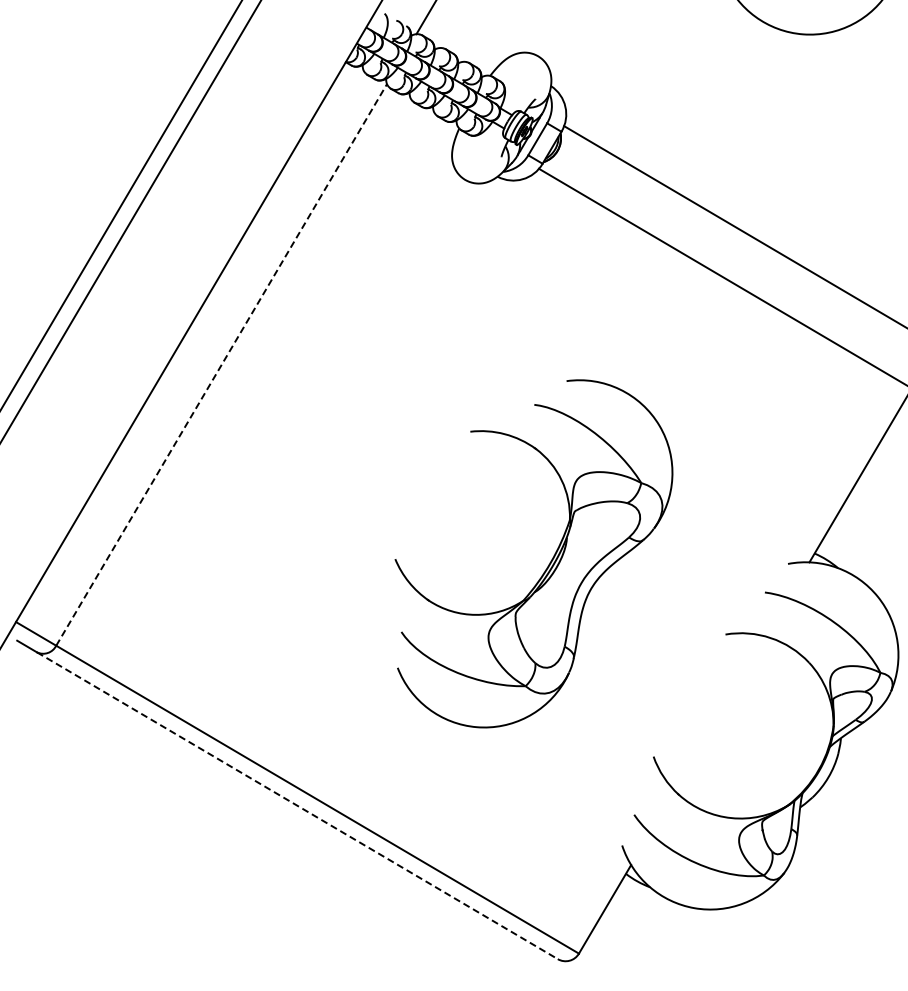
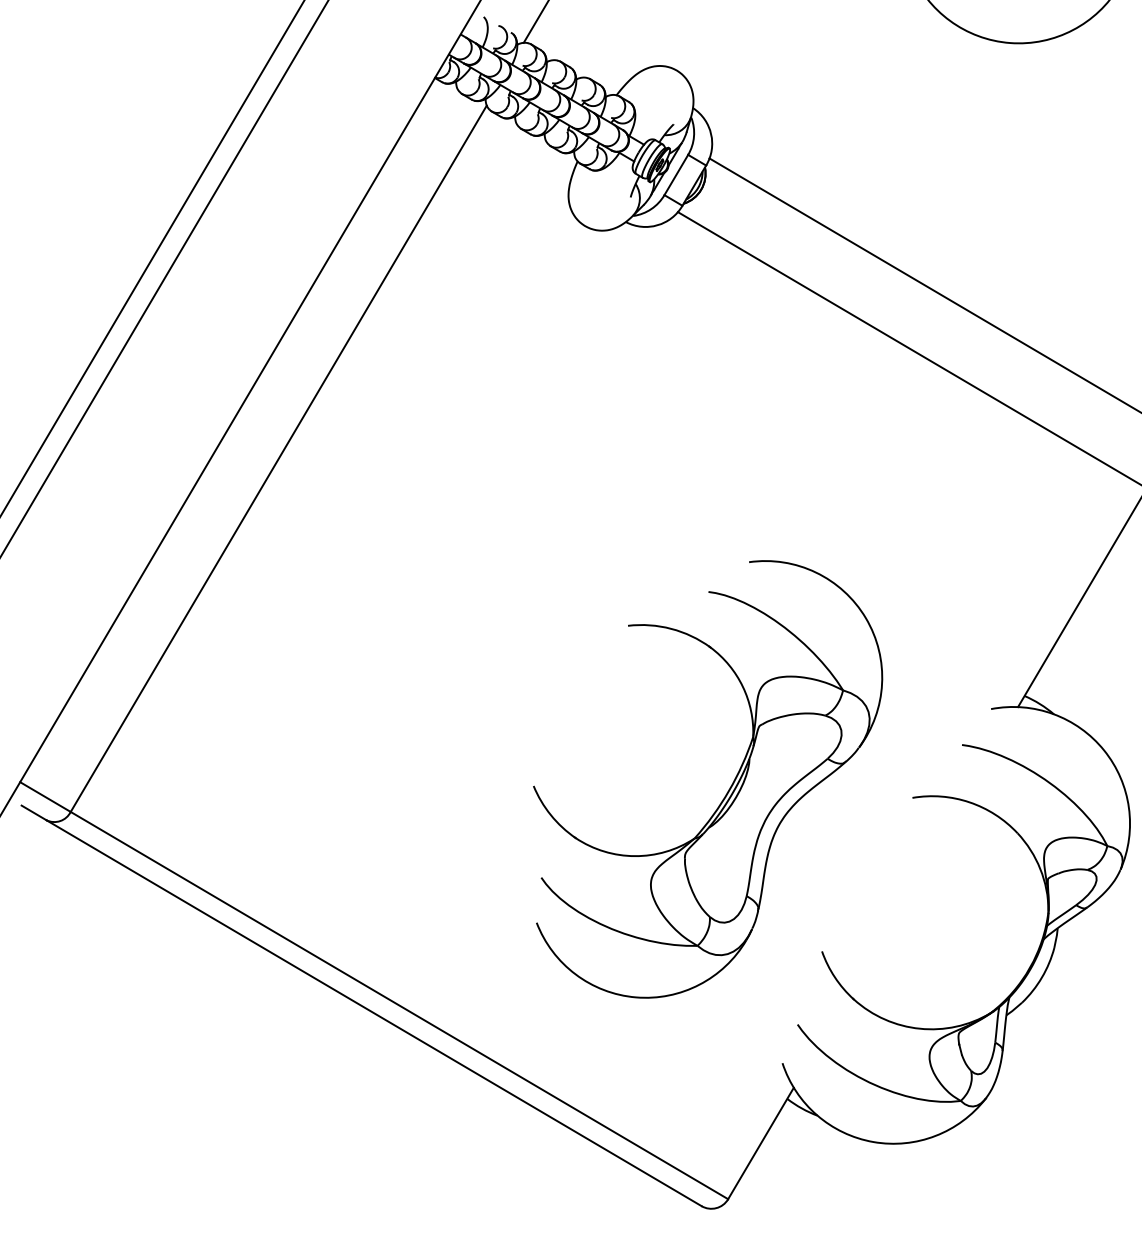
line: (221, 364) -> (278, 458), dashed -> solid
part: (549, 562) -> (727, 790), moved
line: (297, 805) -> (374, 1012), dashed -> solid

